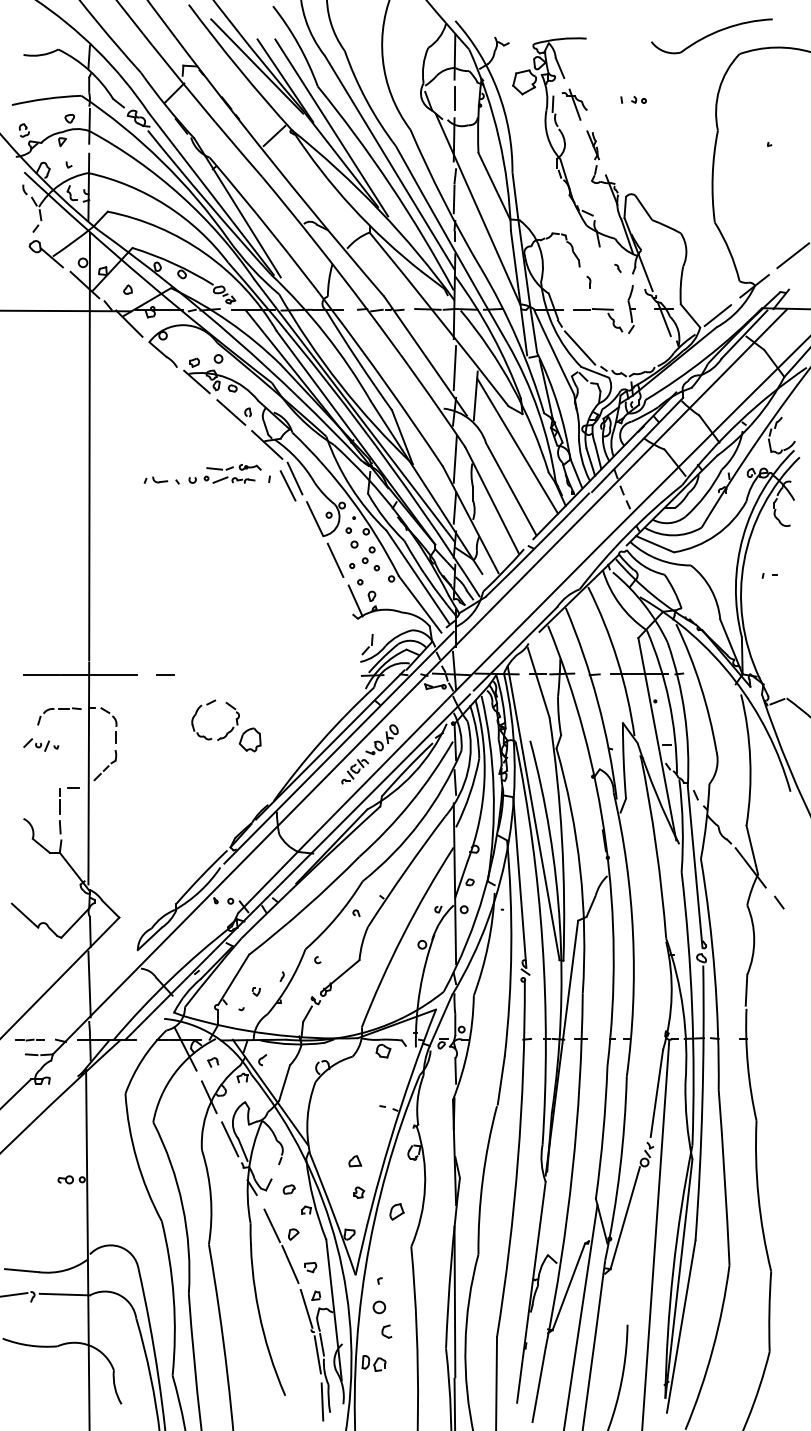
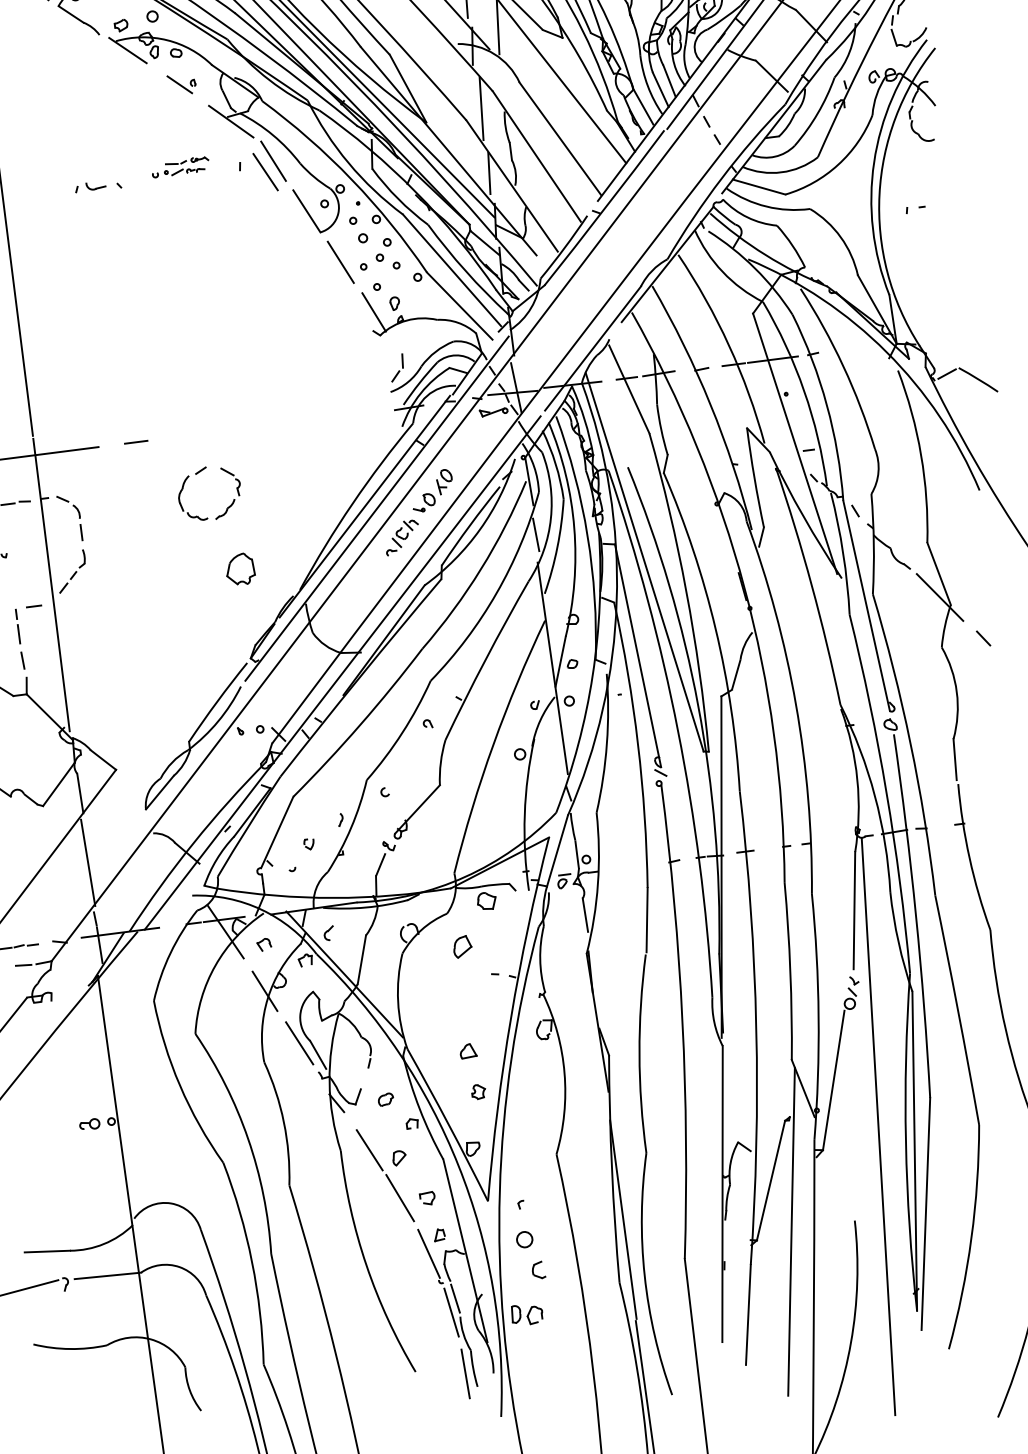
part: (233, 412) -> (181, 84), size x0.6
part: (224, 473) -> (179, 166), size x0.6
part: (249, 739) -> (239, 568), moved
part: (396, 1211) -> (461, 946), moved

